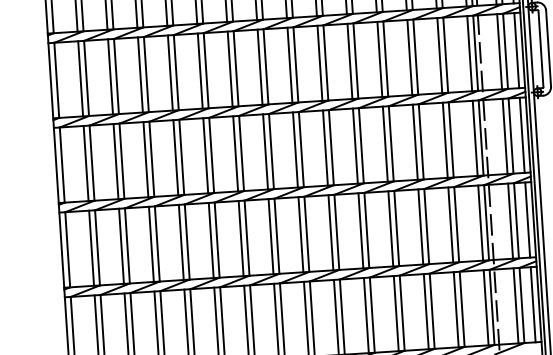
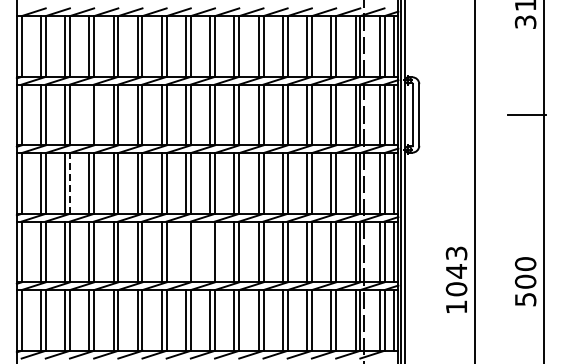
line: (140, 74) -> (89, 114), removed
line: (121, 160) -> (69, 182), solid -> dashed
line: (301, 234) -> (210, 251), removed
line: (271, 236) -> (186, 251), removed

